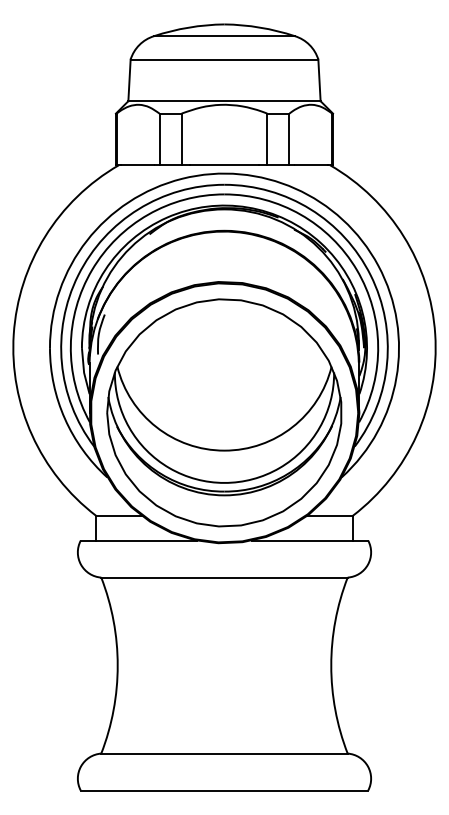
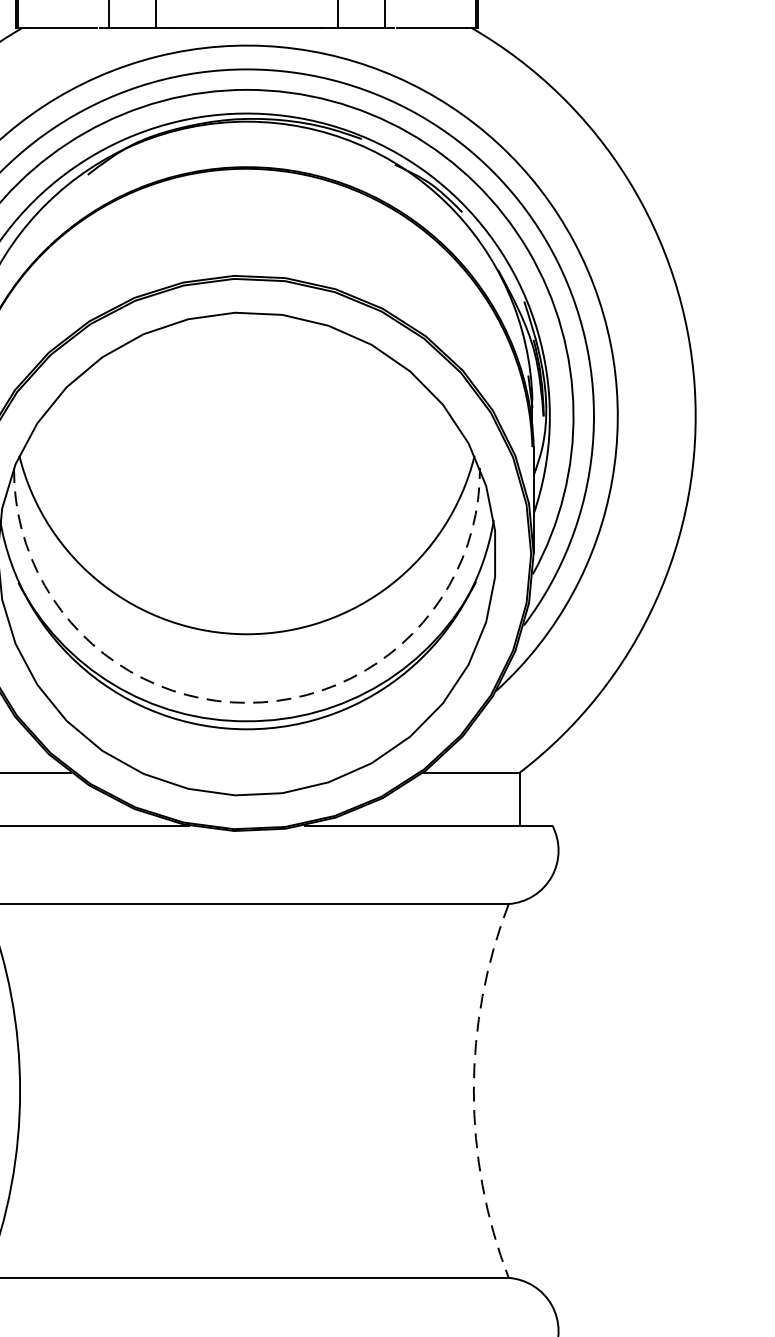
arc: (224, 482) -> (246, 701), solid -> dashed
arc: (331, 665) -> (474, 1090), solid -> dashed

